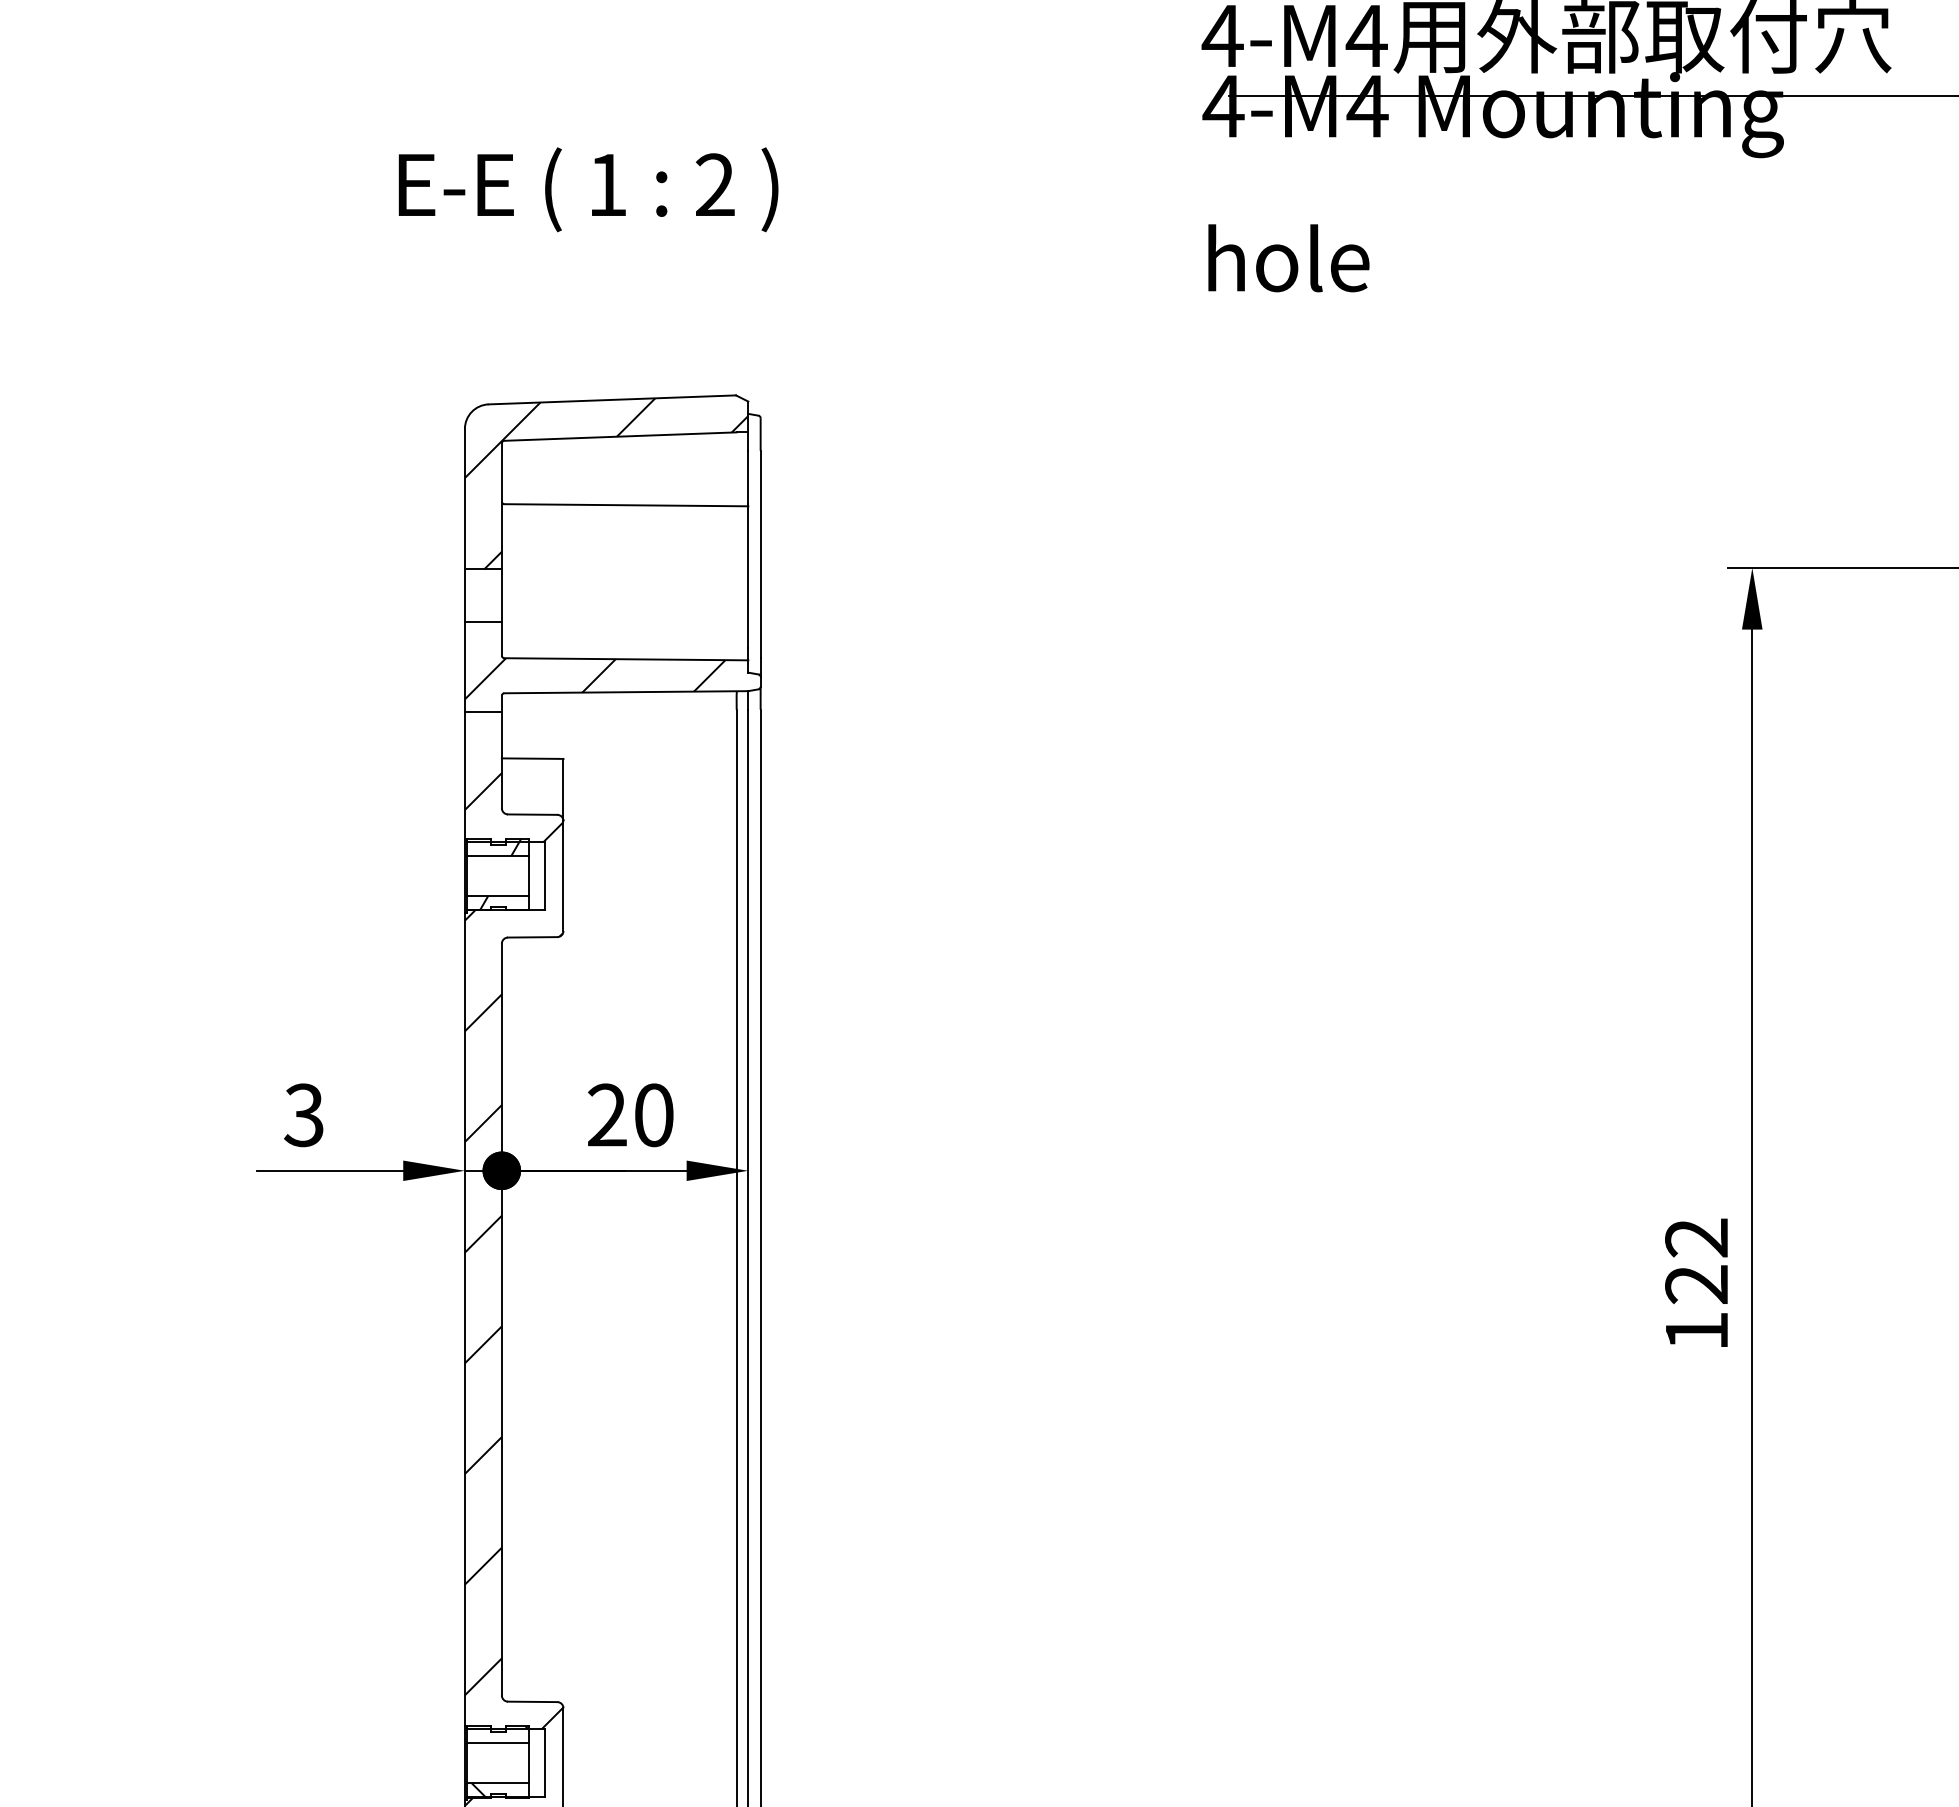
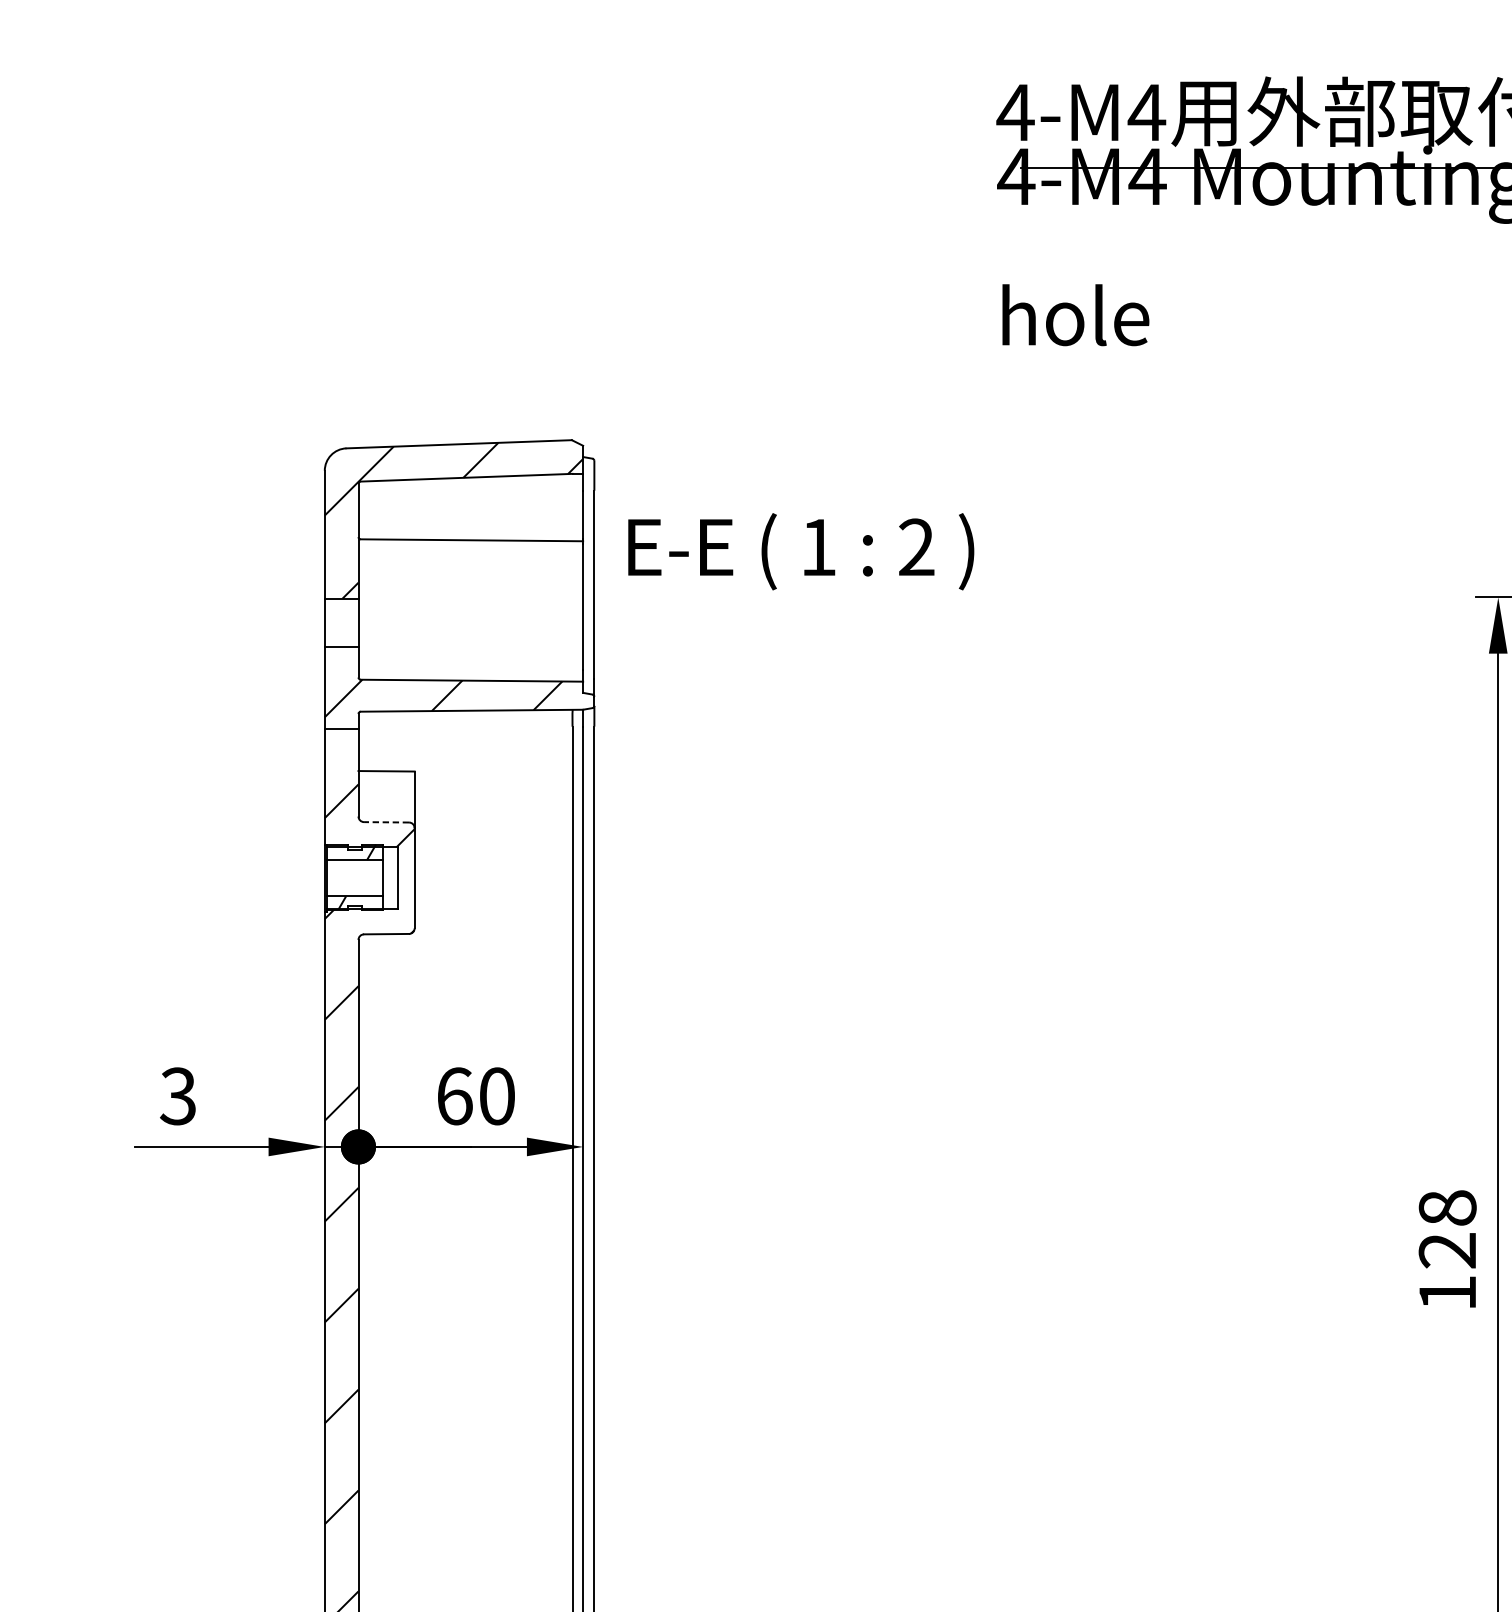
text: (588, 189) -> (801, 551), moved
line: (532, 814) -> (386, 822), solid -> dashed
text: (607, 1115) -> (454, 1096), 20 -> 60
text: (1696, 1237) -> (1447, 1207), 122 -> 128

